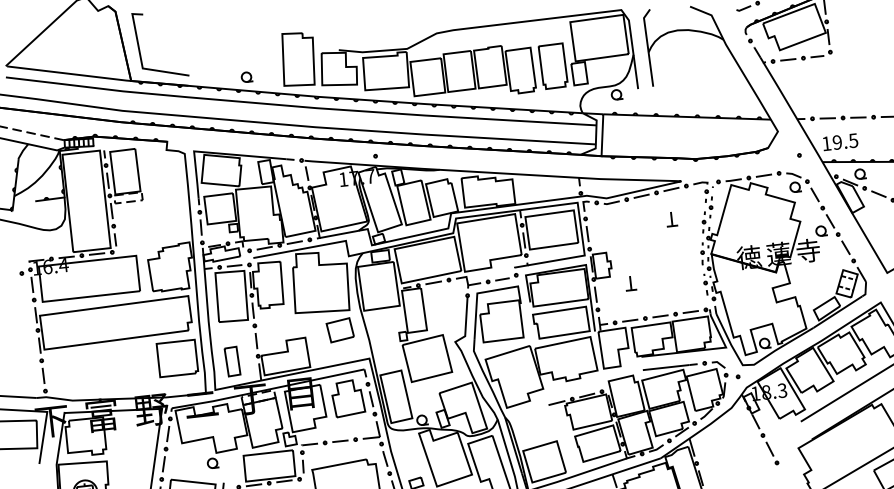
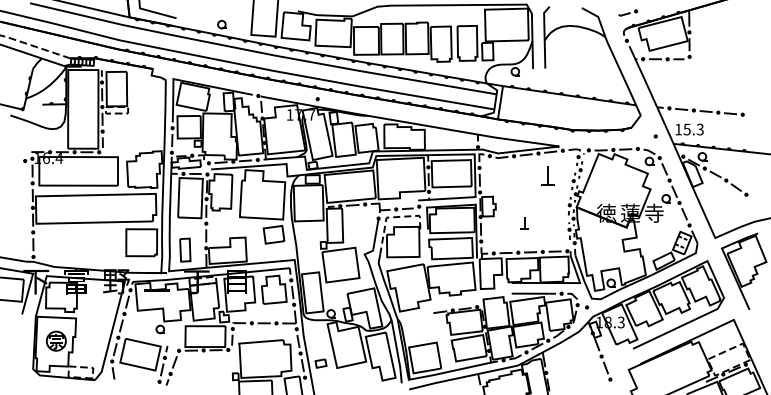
text: (845, 141) -> (693, 129), 19.5 -> 15.3
part: (672, 218) -> (548, 175), size x1.6
part: (630, 283) -> (524, 223), moved
line: (484, 292) -> (392, 217), solid -> dashed

